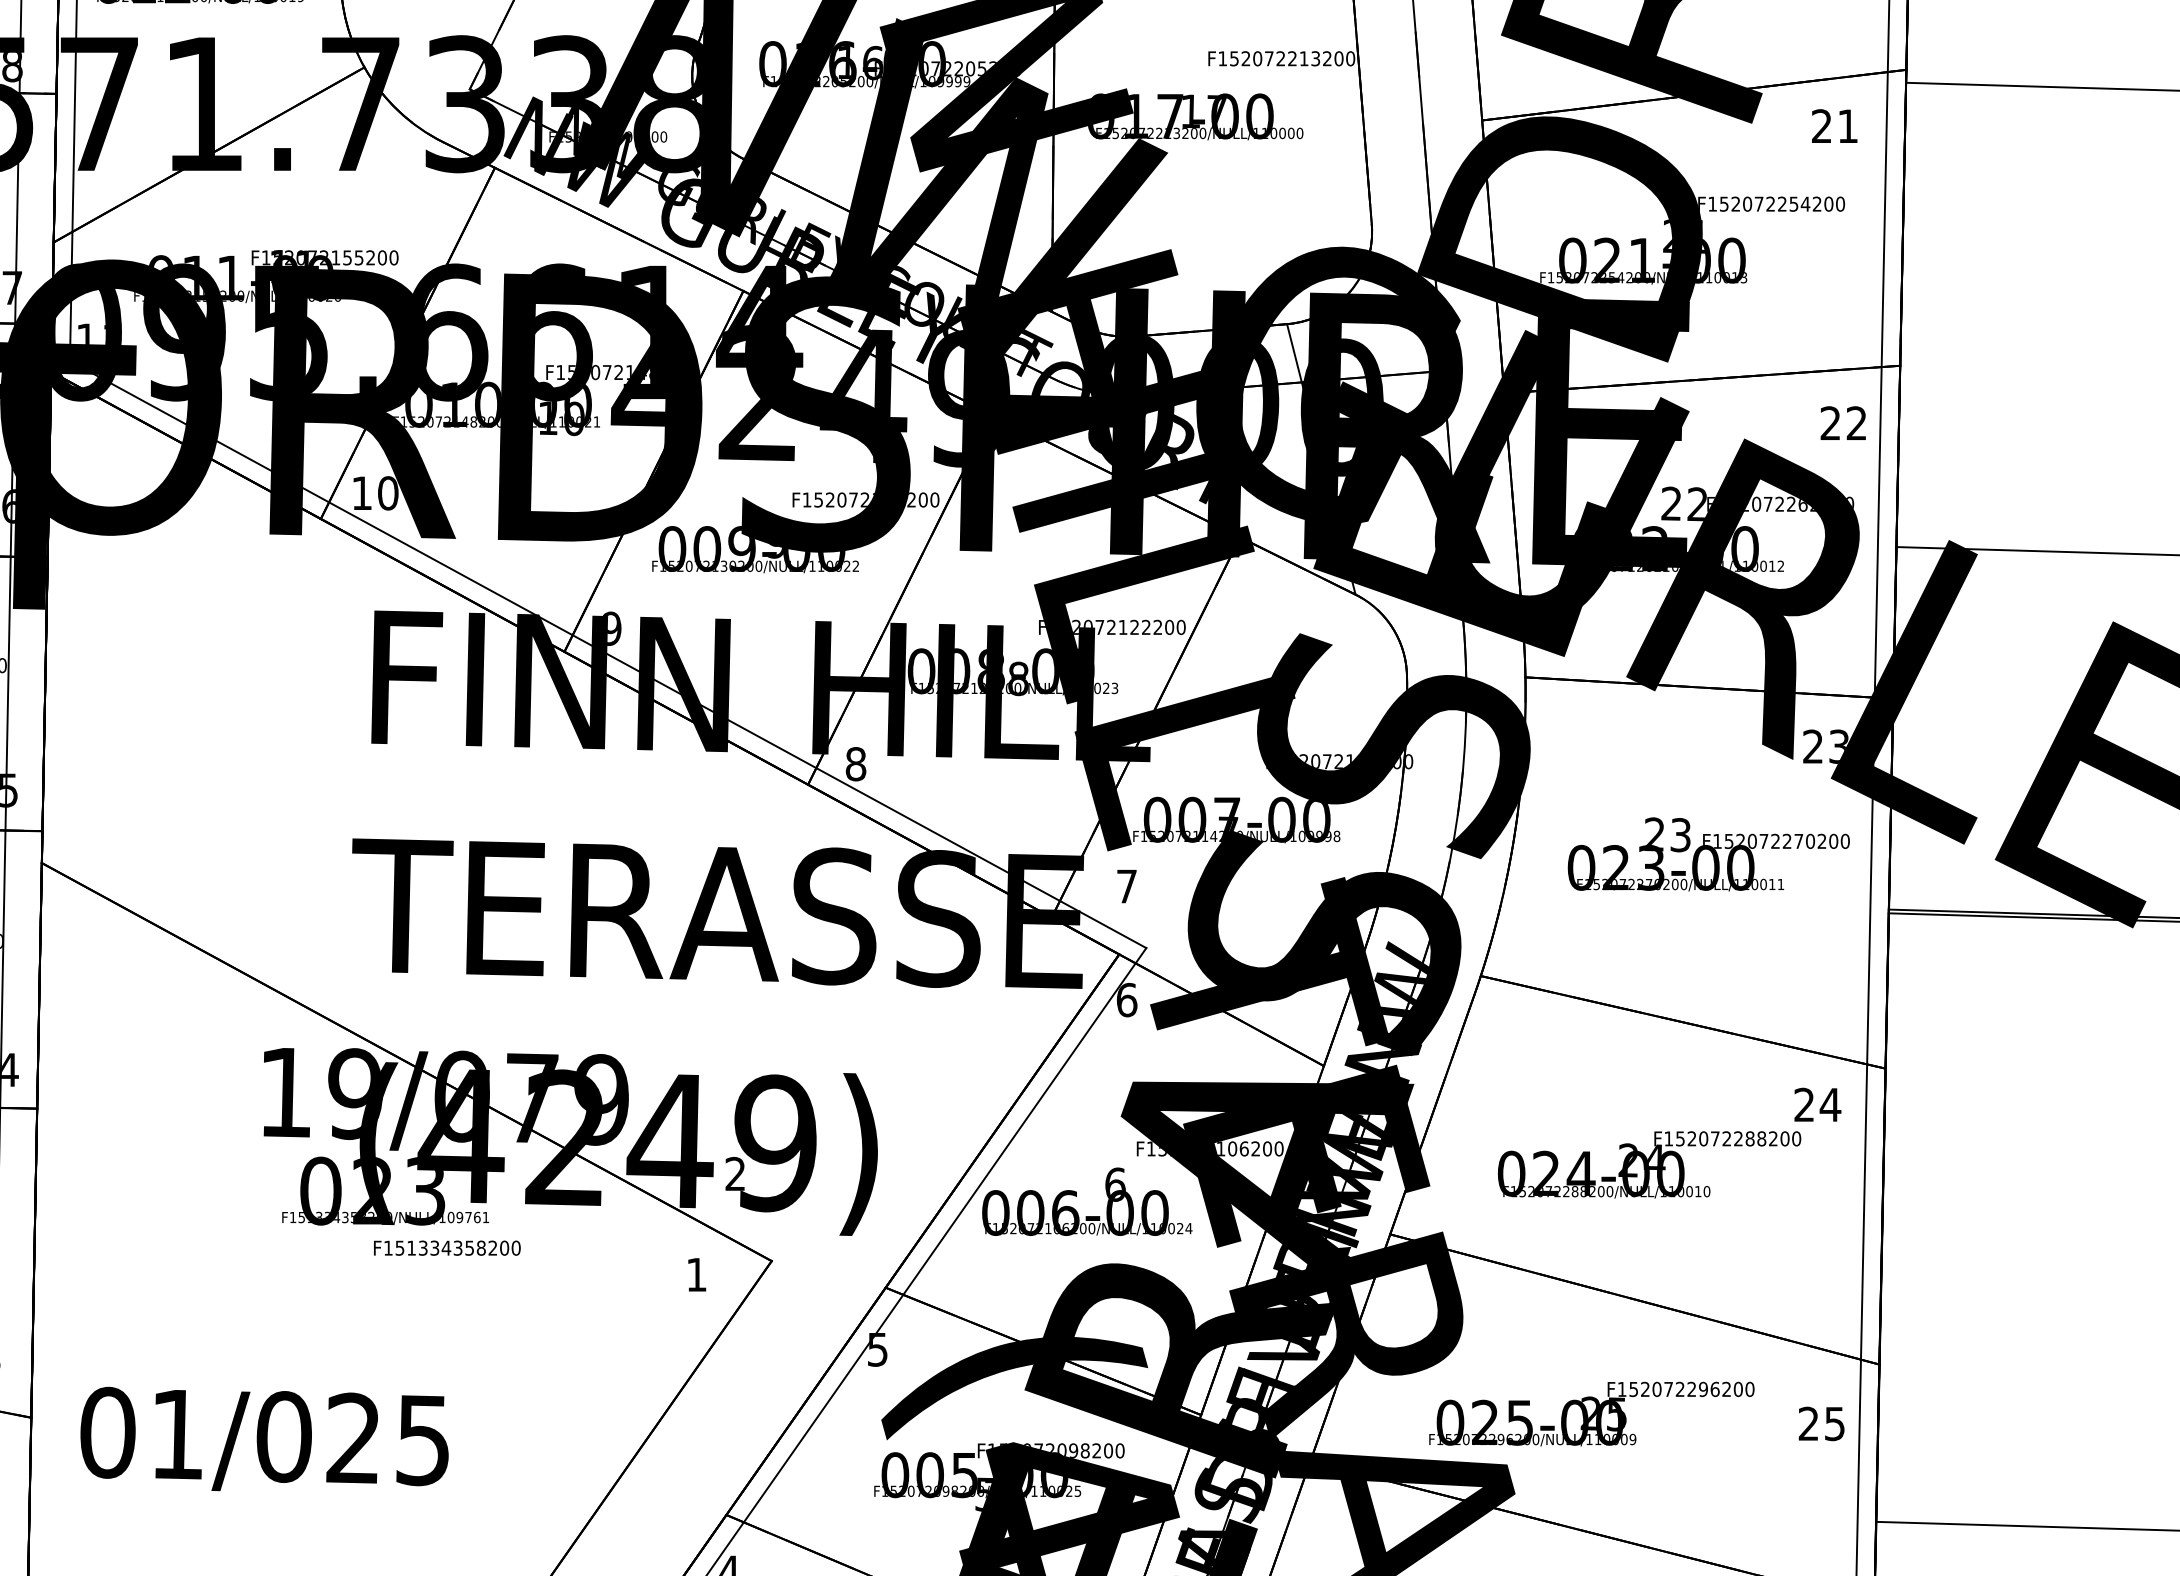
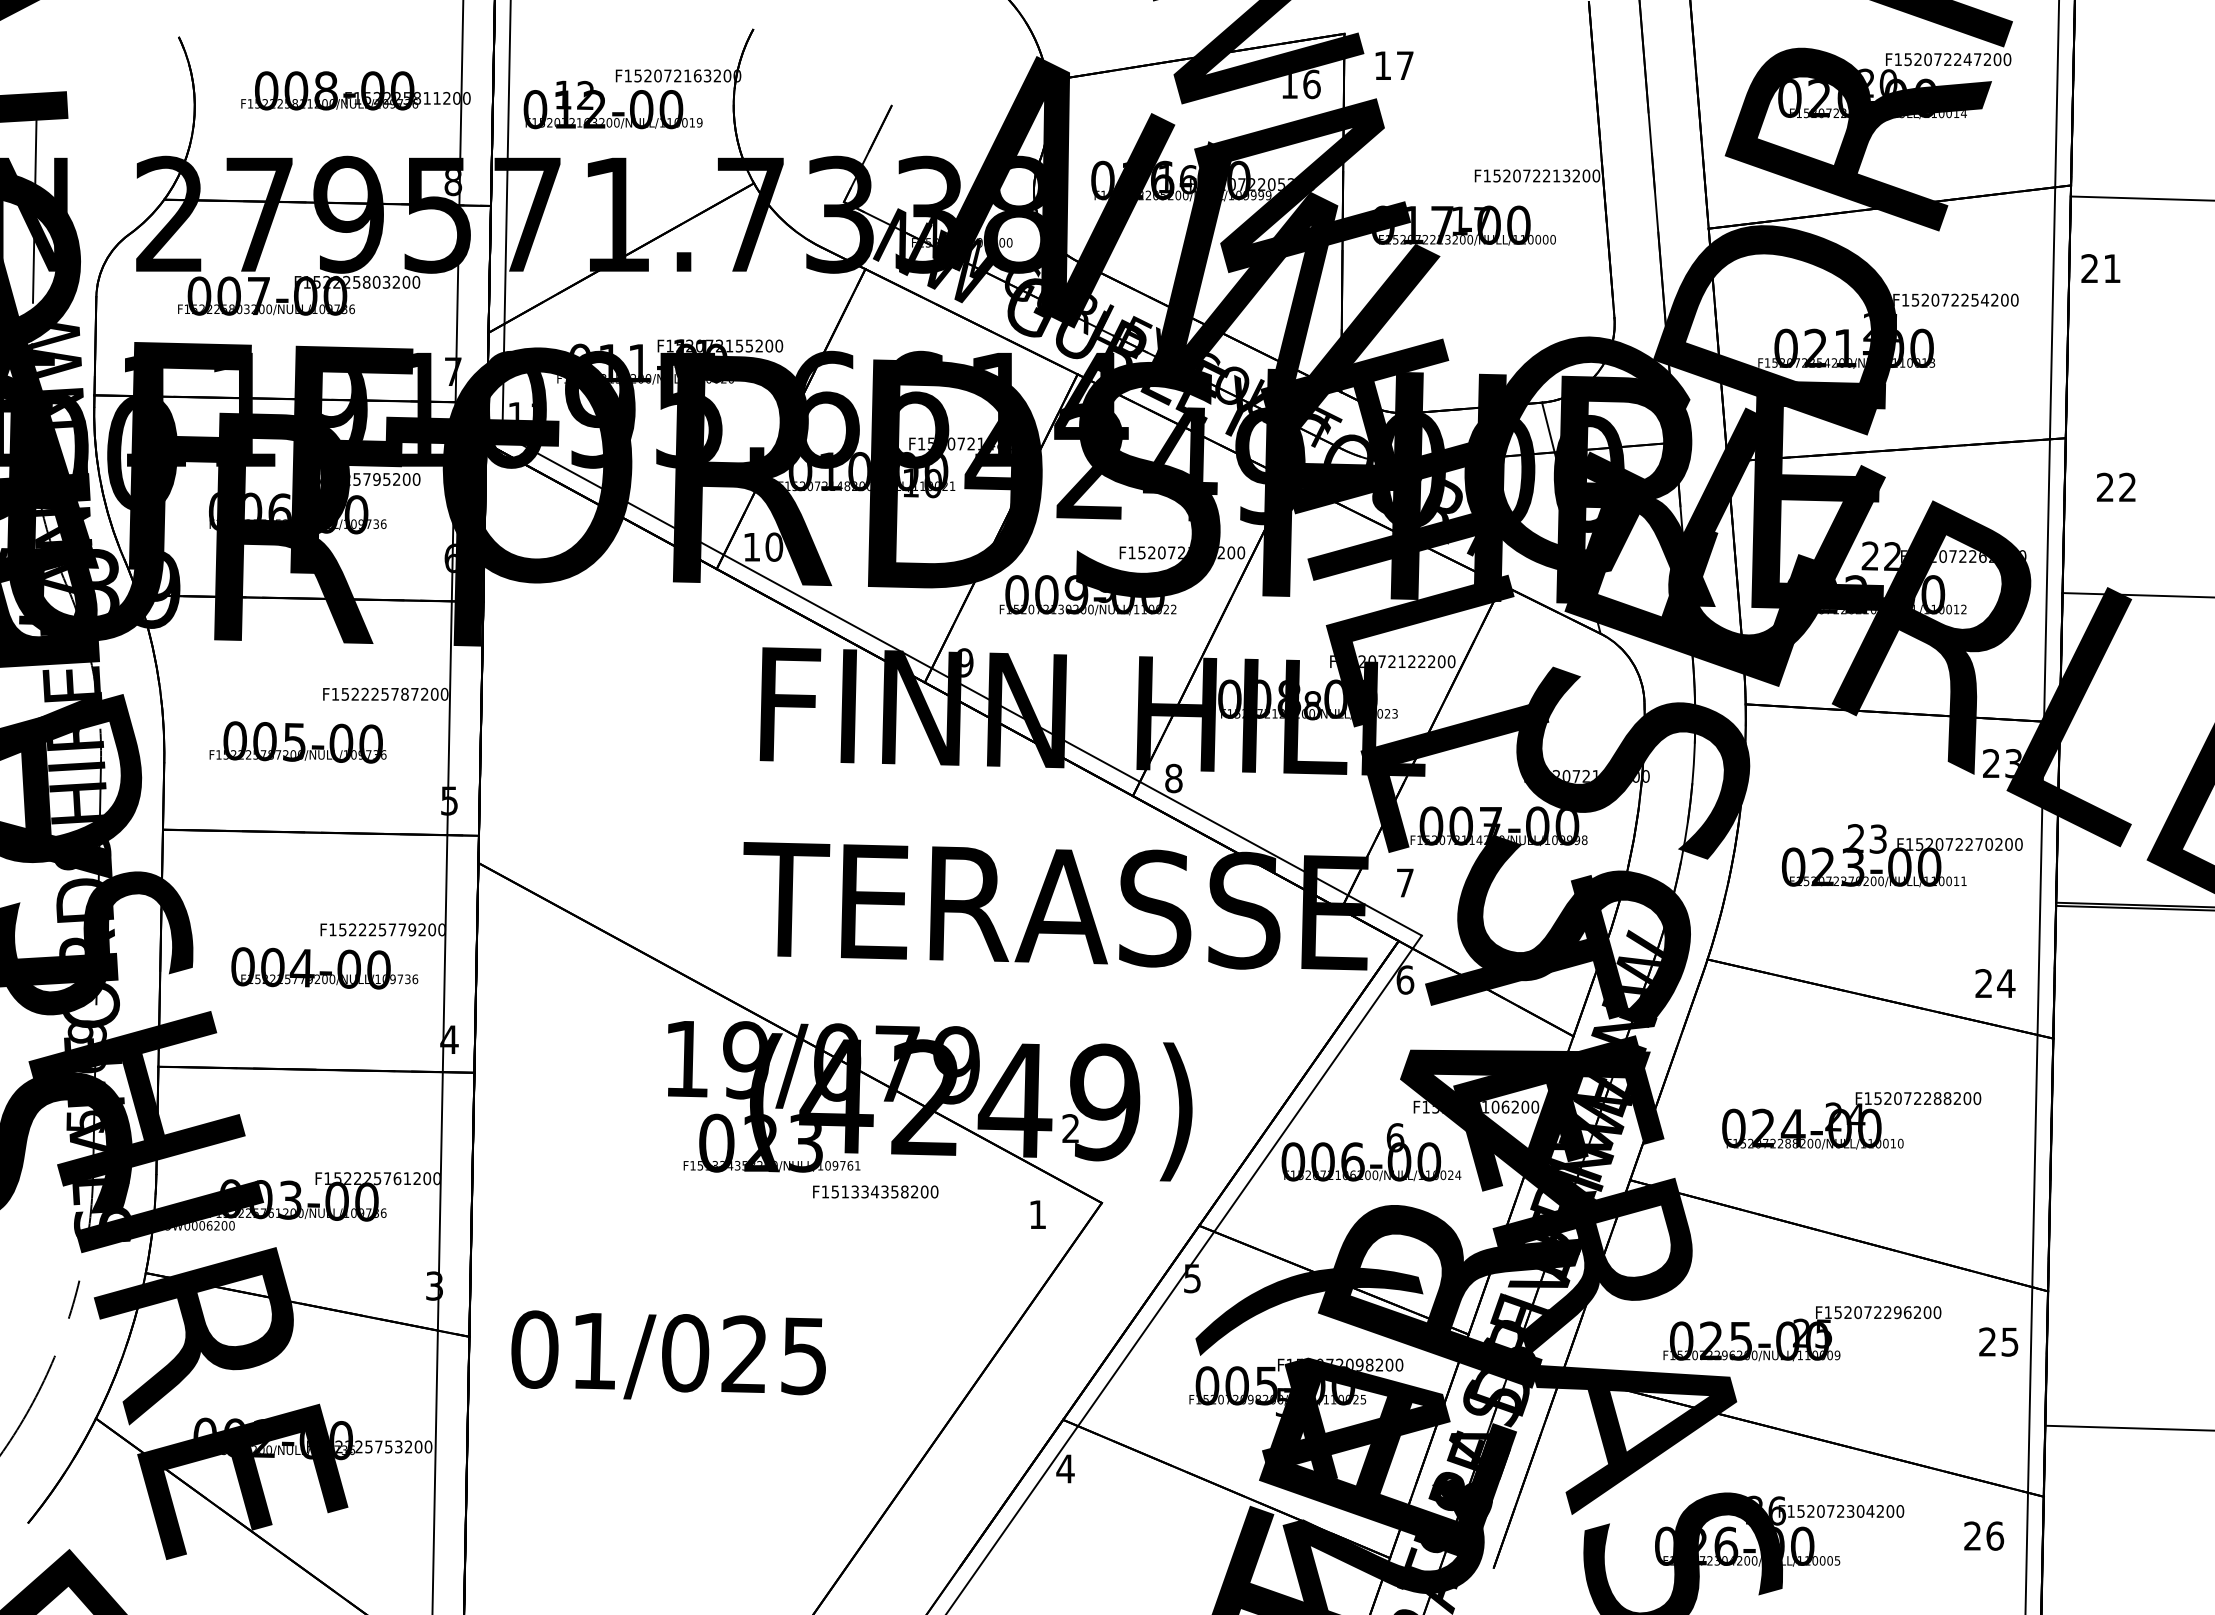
text: (1834, 126) -> (2100, 268), moved
text: (1843, 422) -> (2116, 486), moved
text: (1817, 1104) -> (1995, 983), moved
text: (447, 1247) -> (875, 1191), moved

